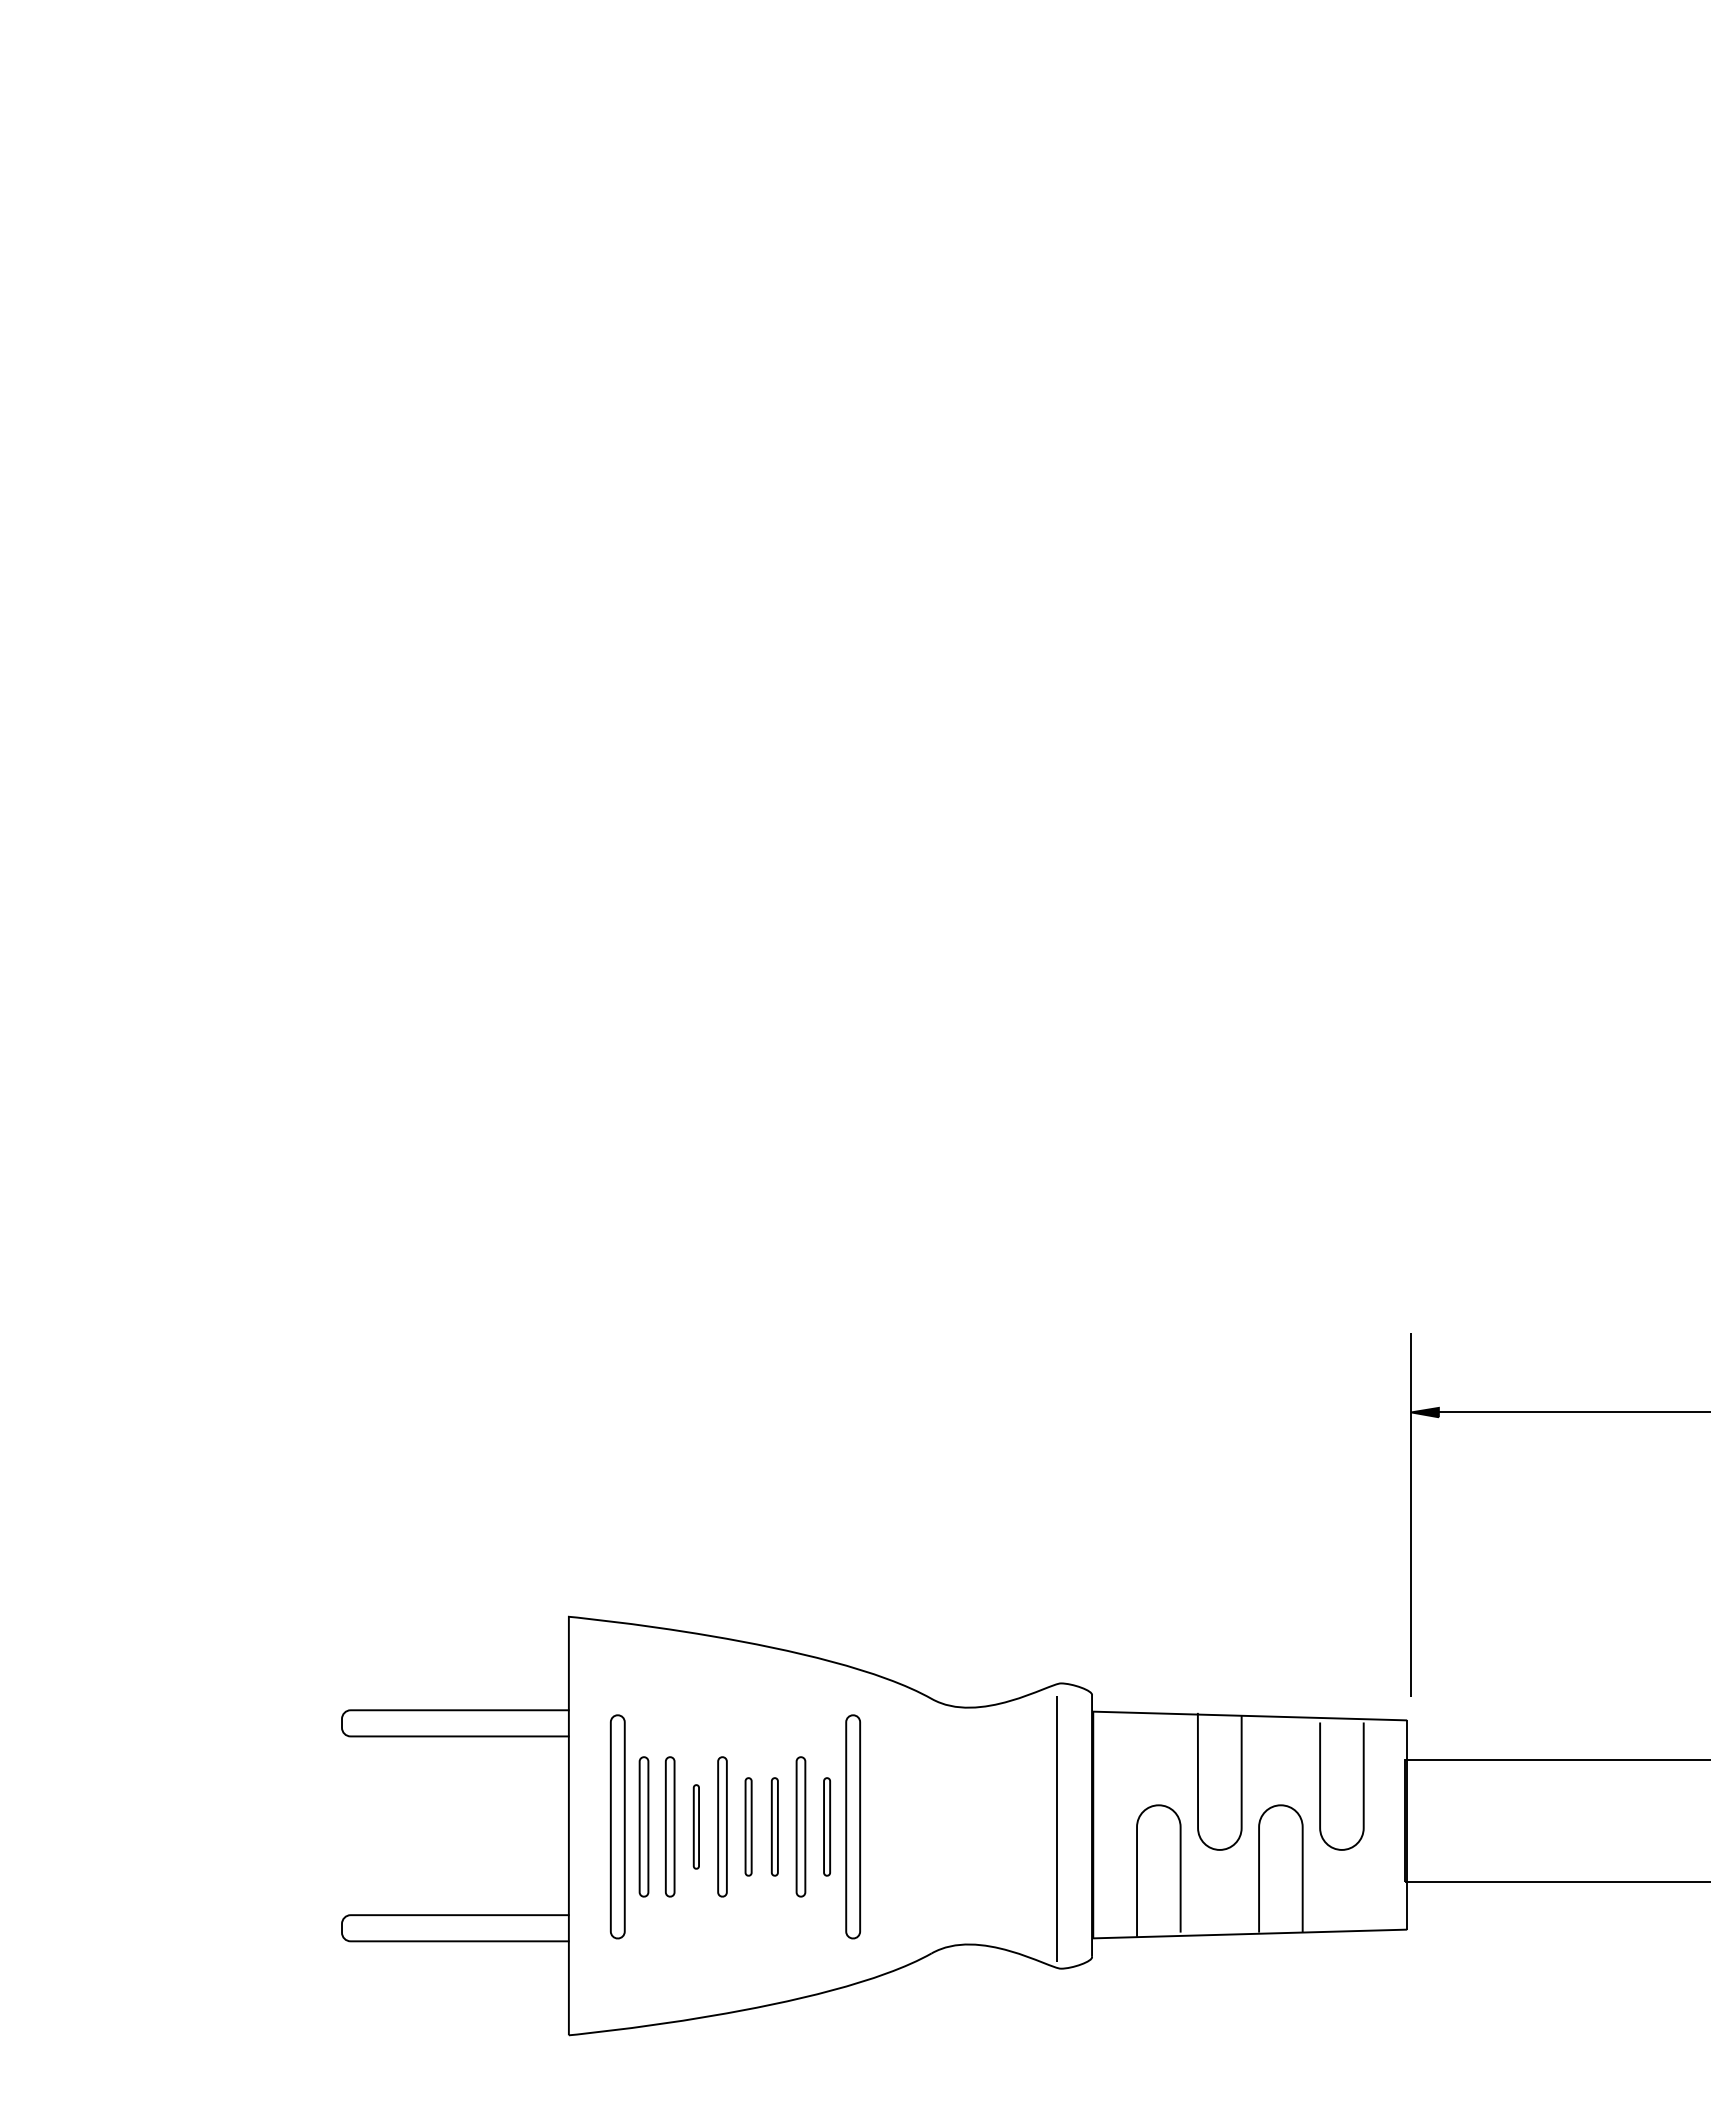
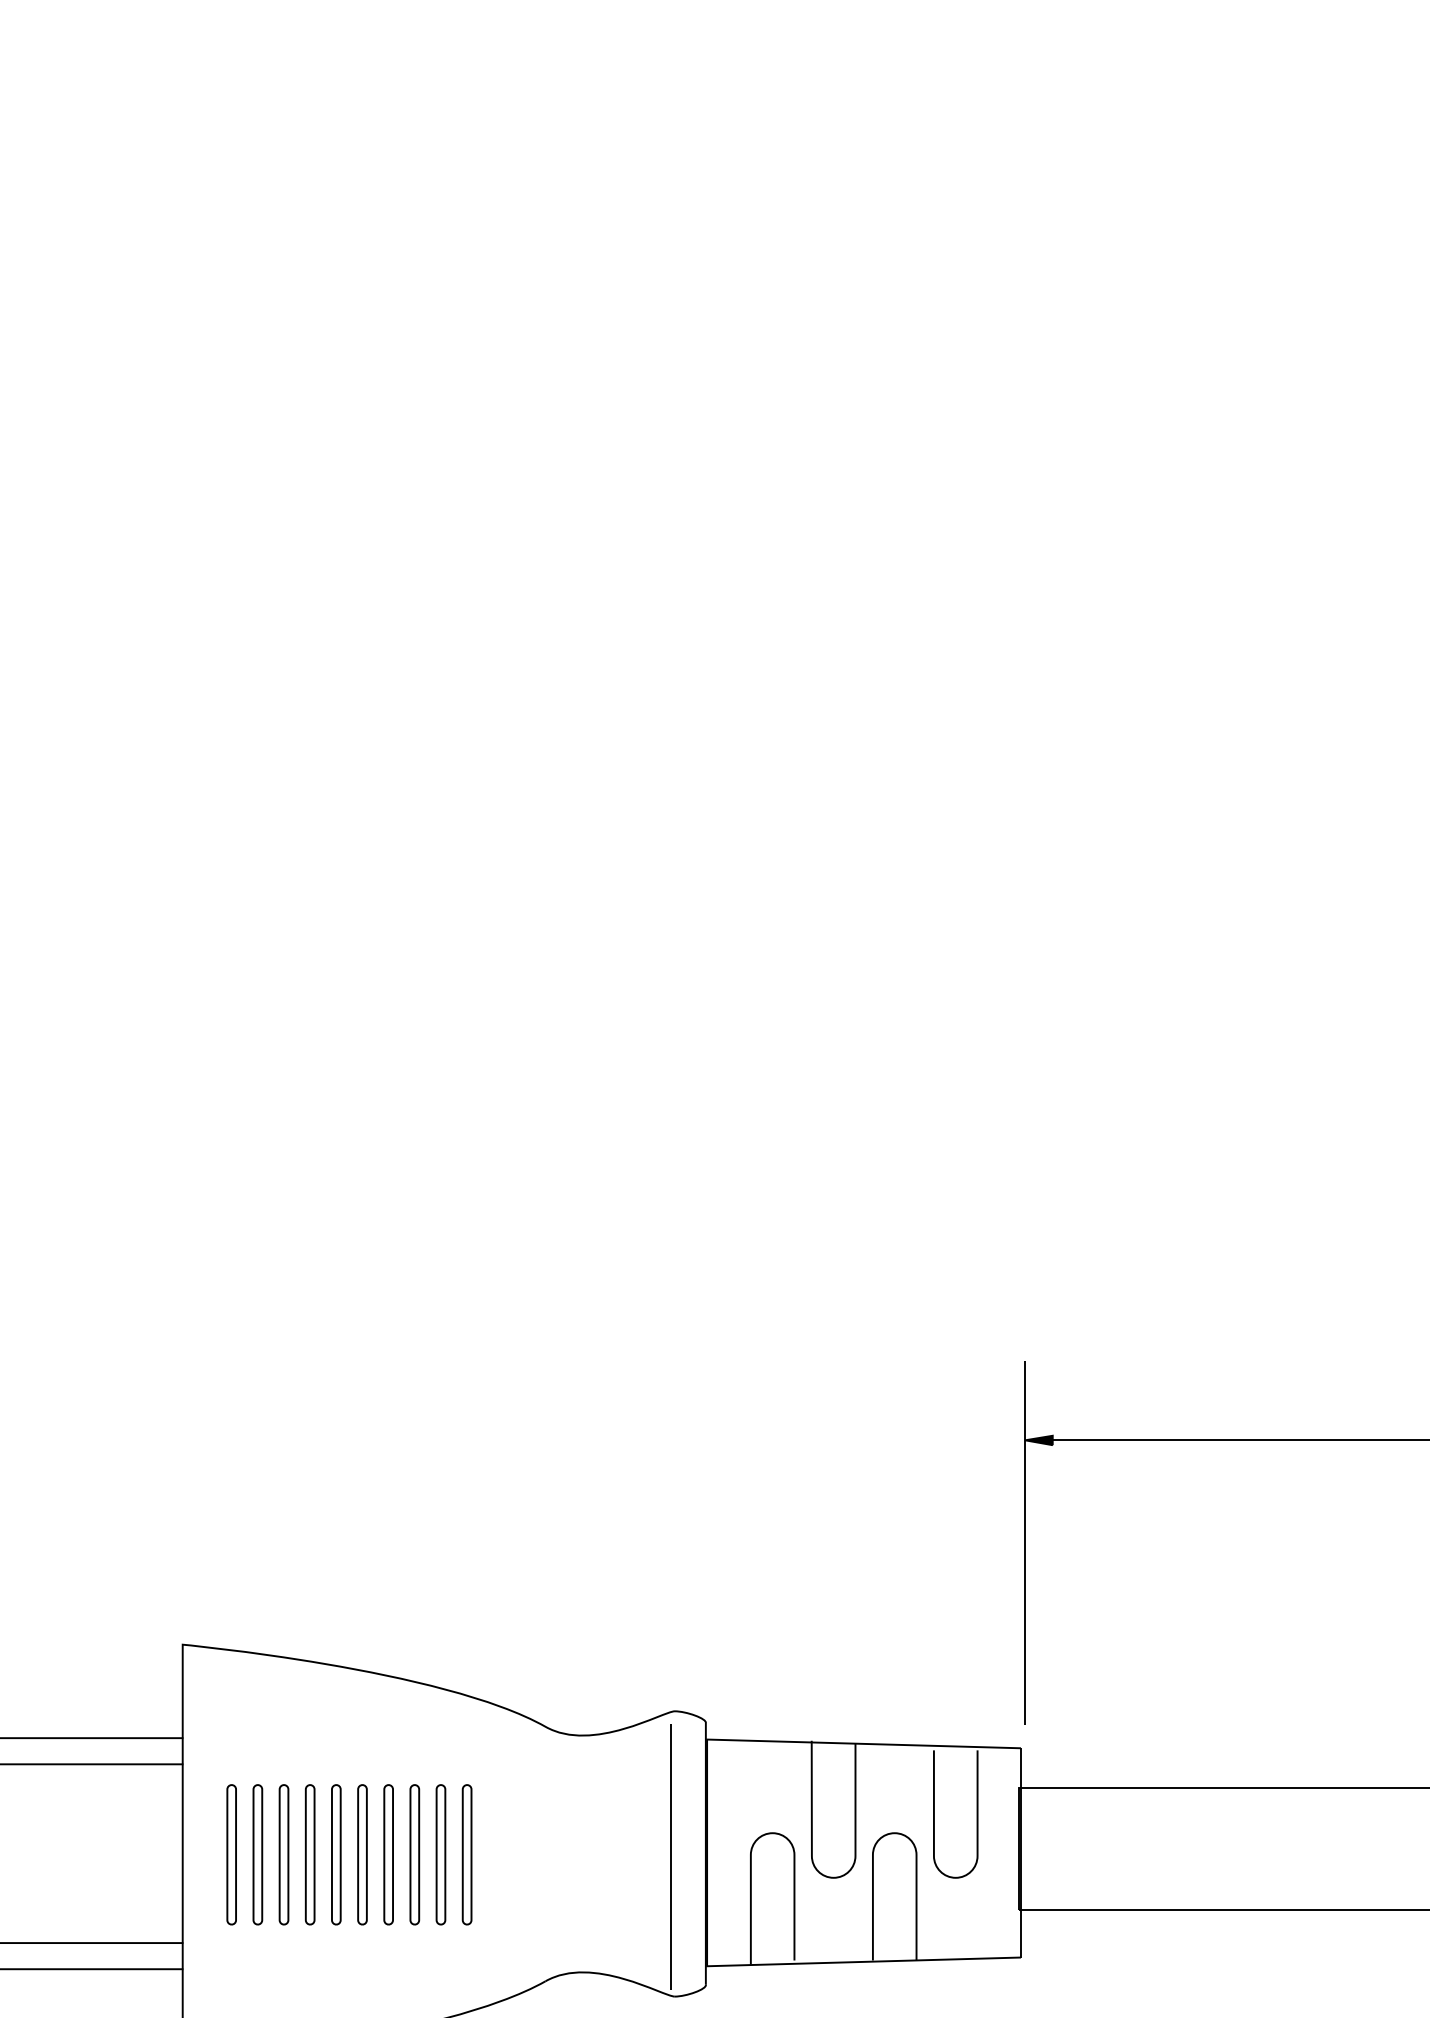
part: (617, 1826) -> (231, 1854), size x0.62
part: (696, 1826) -> (310, 1854), size x1.67
part: (748, 1826) -> (362, 1854), size x1.43
part: (774, 1826) -> (388, 1854), size x1.43
part: (826, 1826) -> (440, 1854), size x1.43
part: (853, 1826) -> (467, 1854), size x0.62

